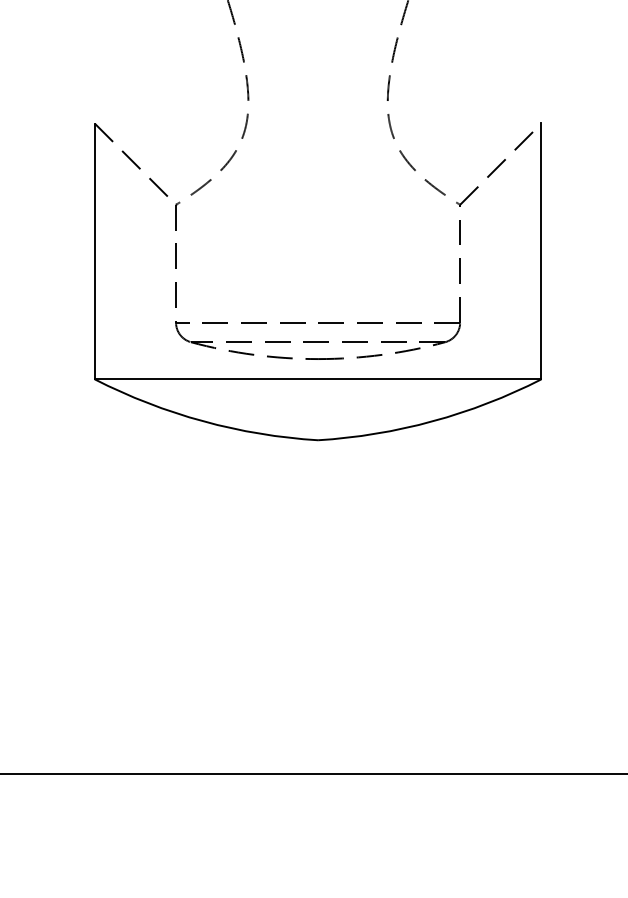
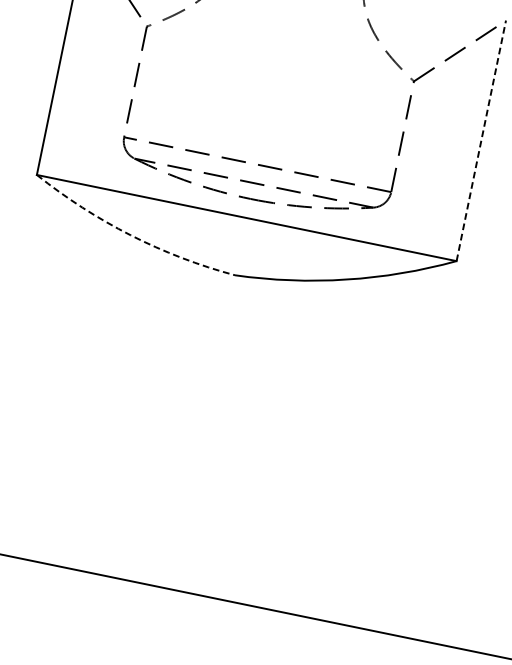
line: (541, 251) -> (481, 140), solid -> dashed
arc: (203, 421) -> (130, 235), solid -> dashed

